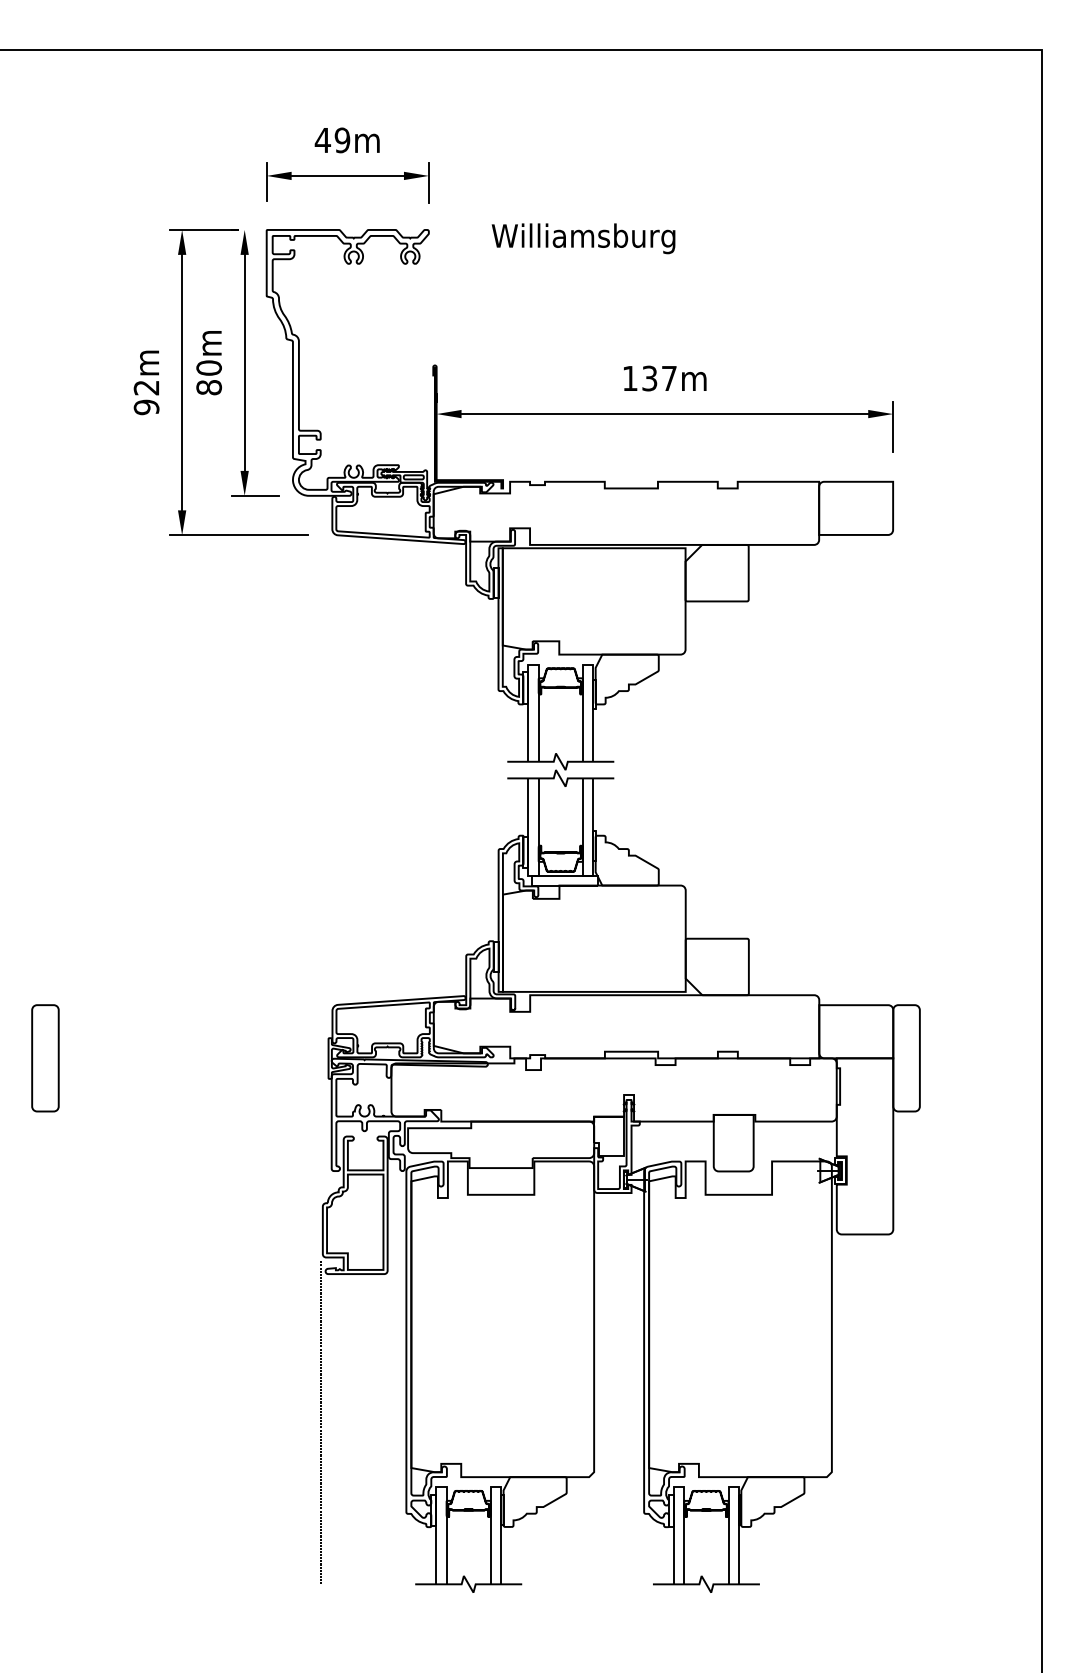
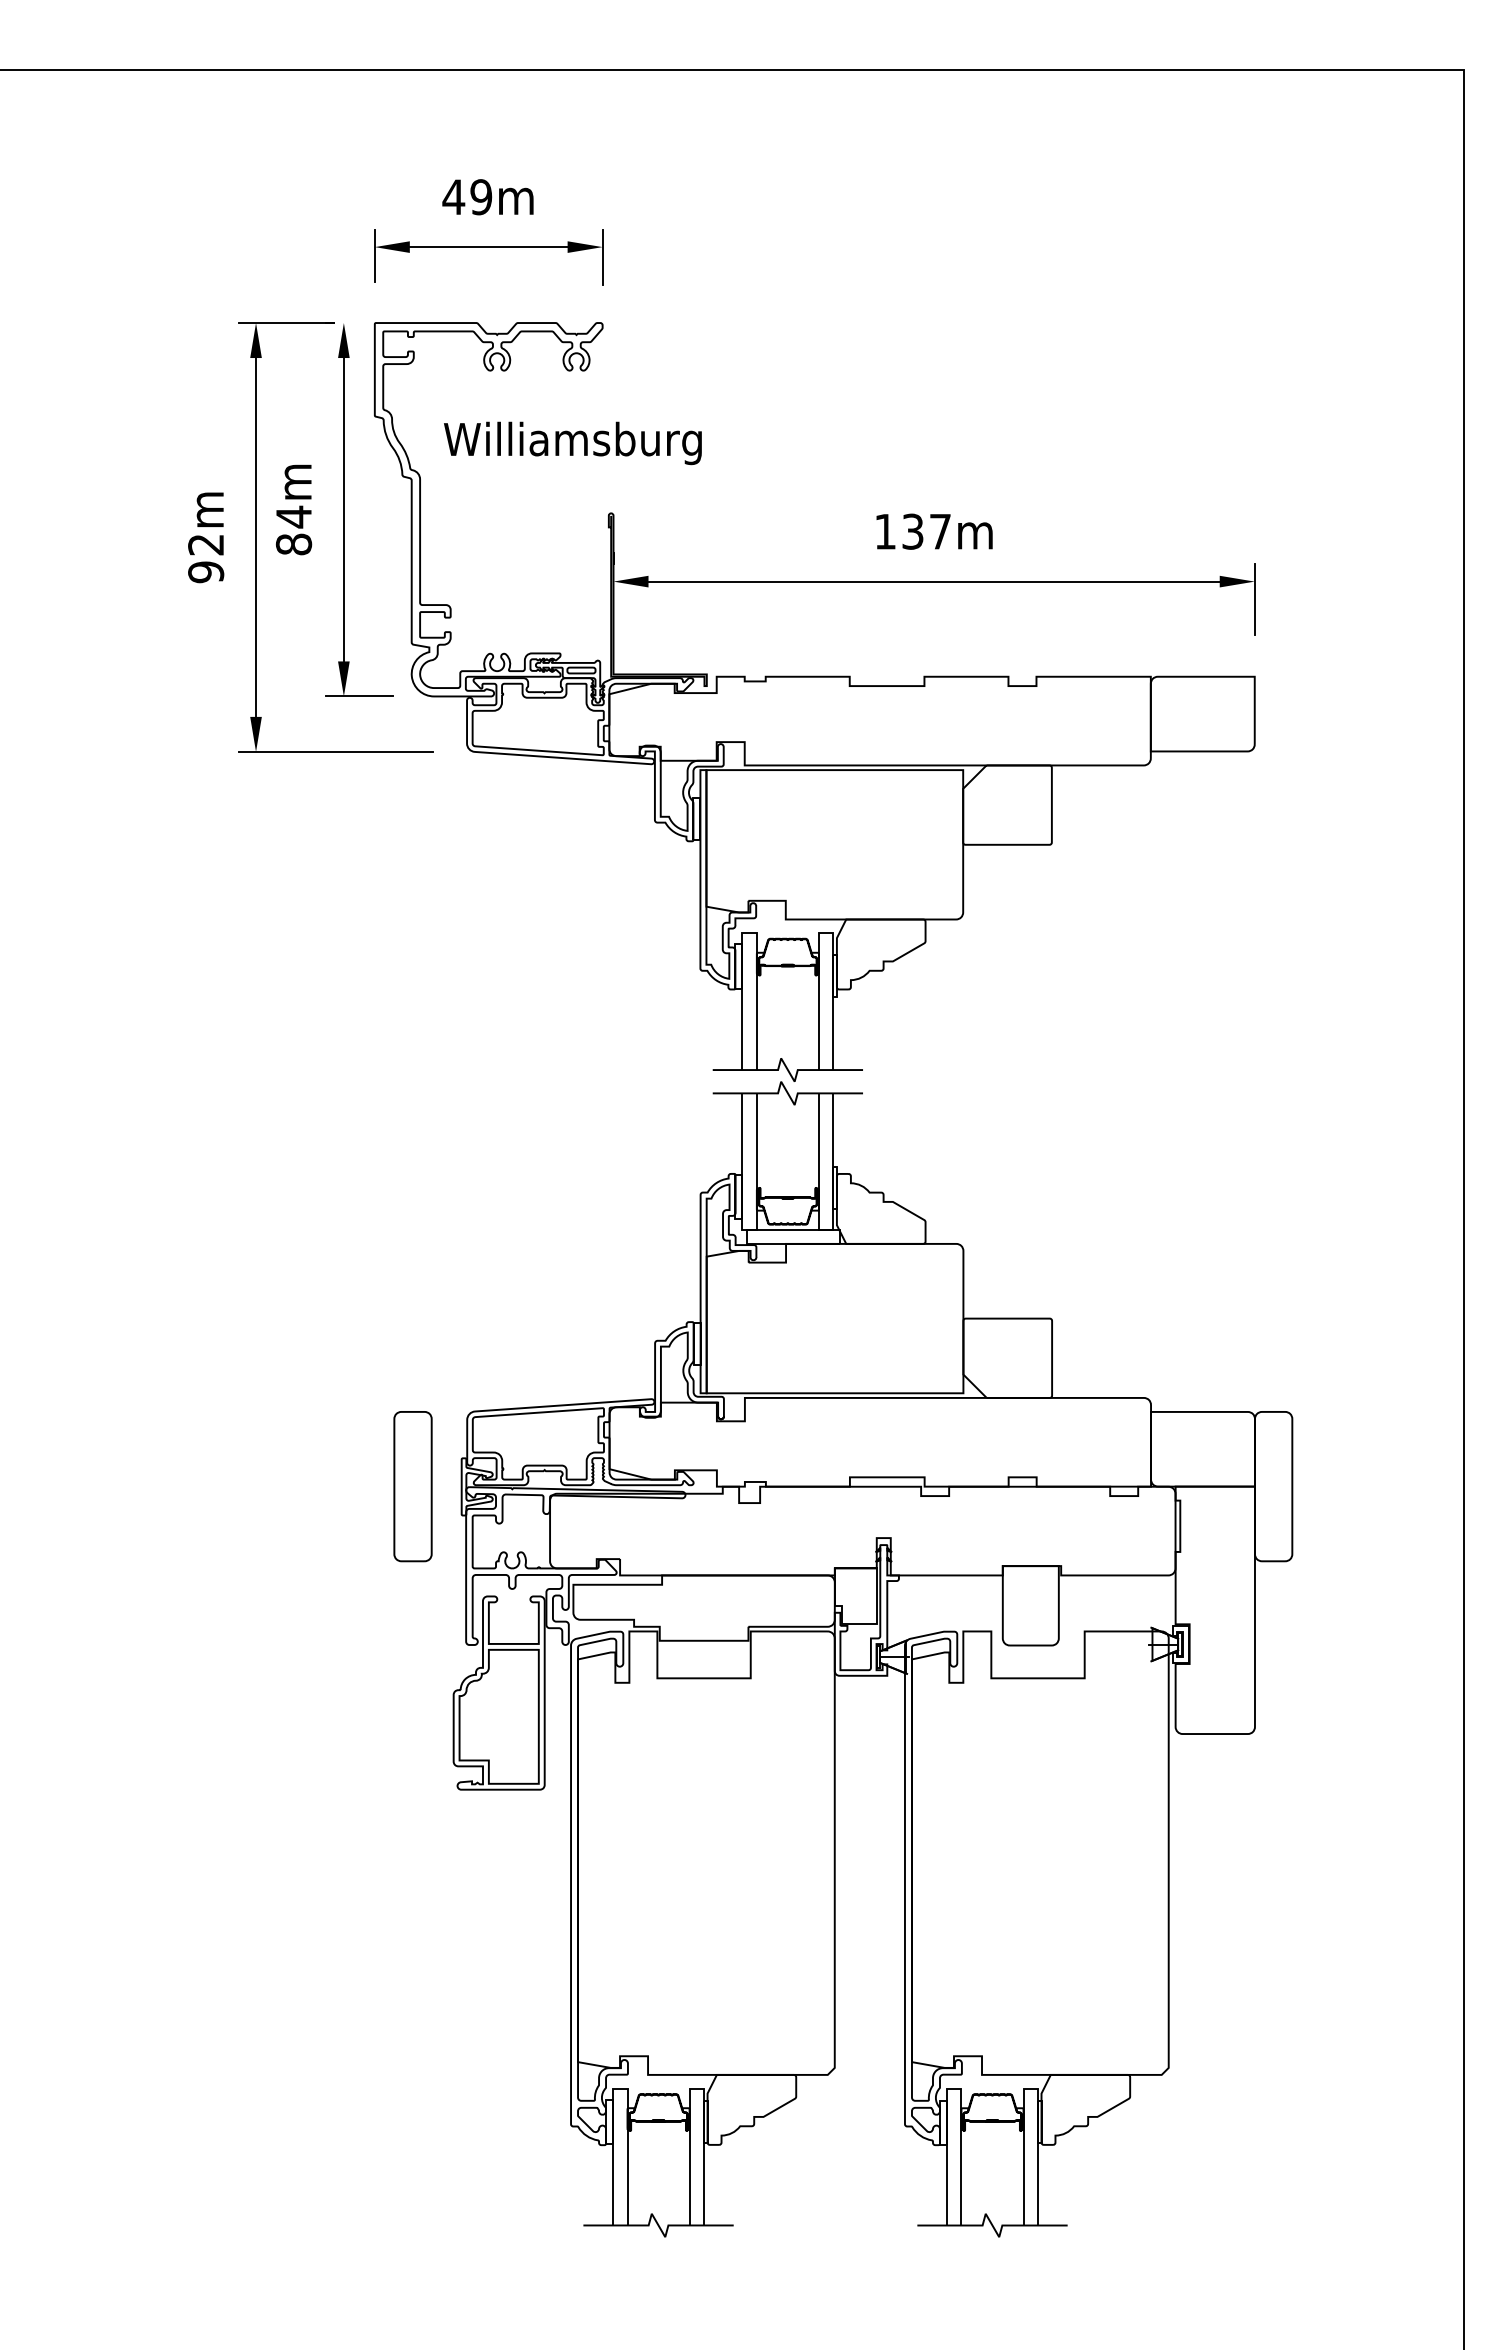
text: (583, 238) -> (572, 443), moved
text: (208, 367) -> (293, 516), 80m -> 84m
part: (45, 1058) -> (412, 1486), moved
line: (320, 1422) -> (450, 1998), removed

